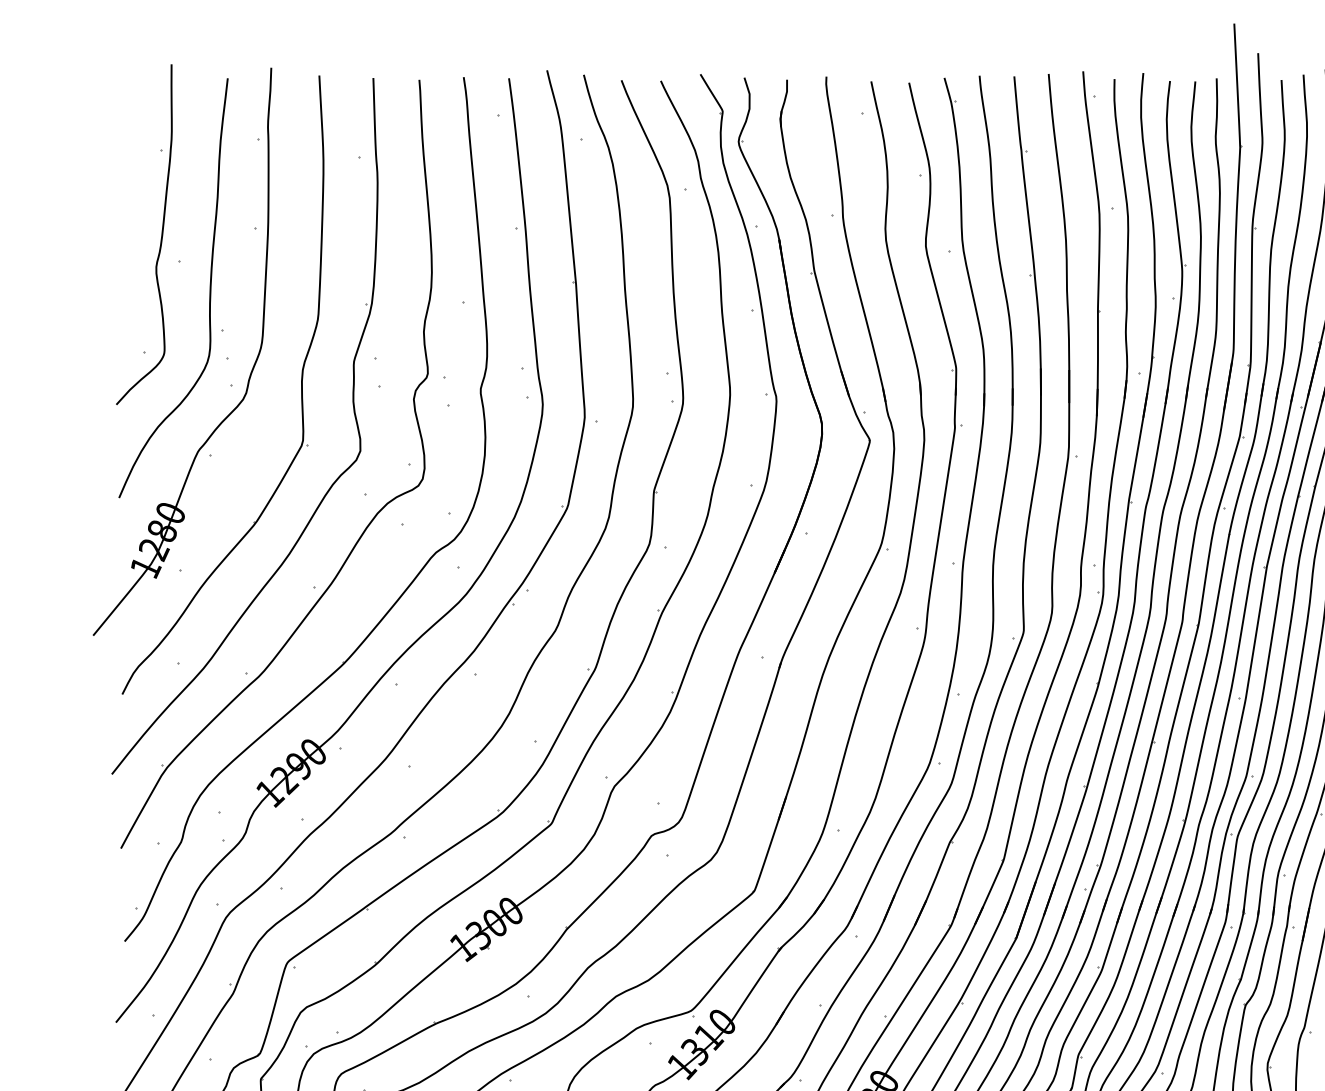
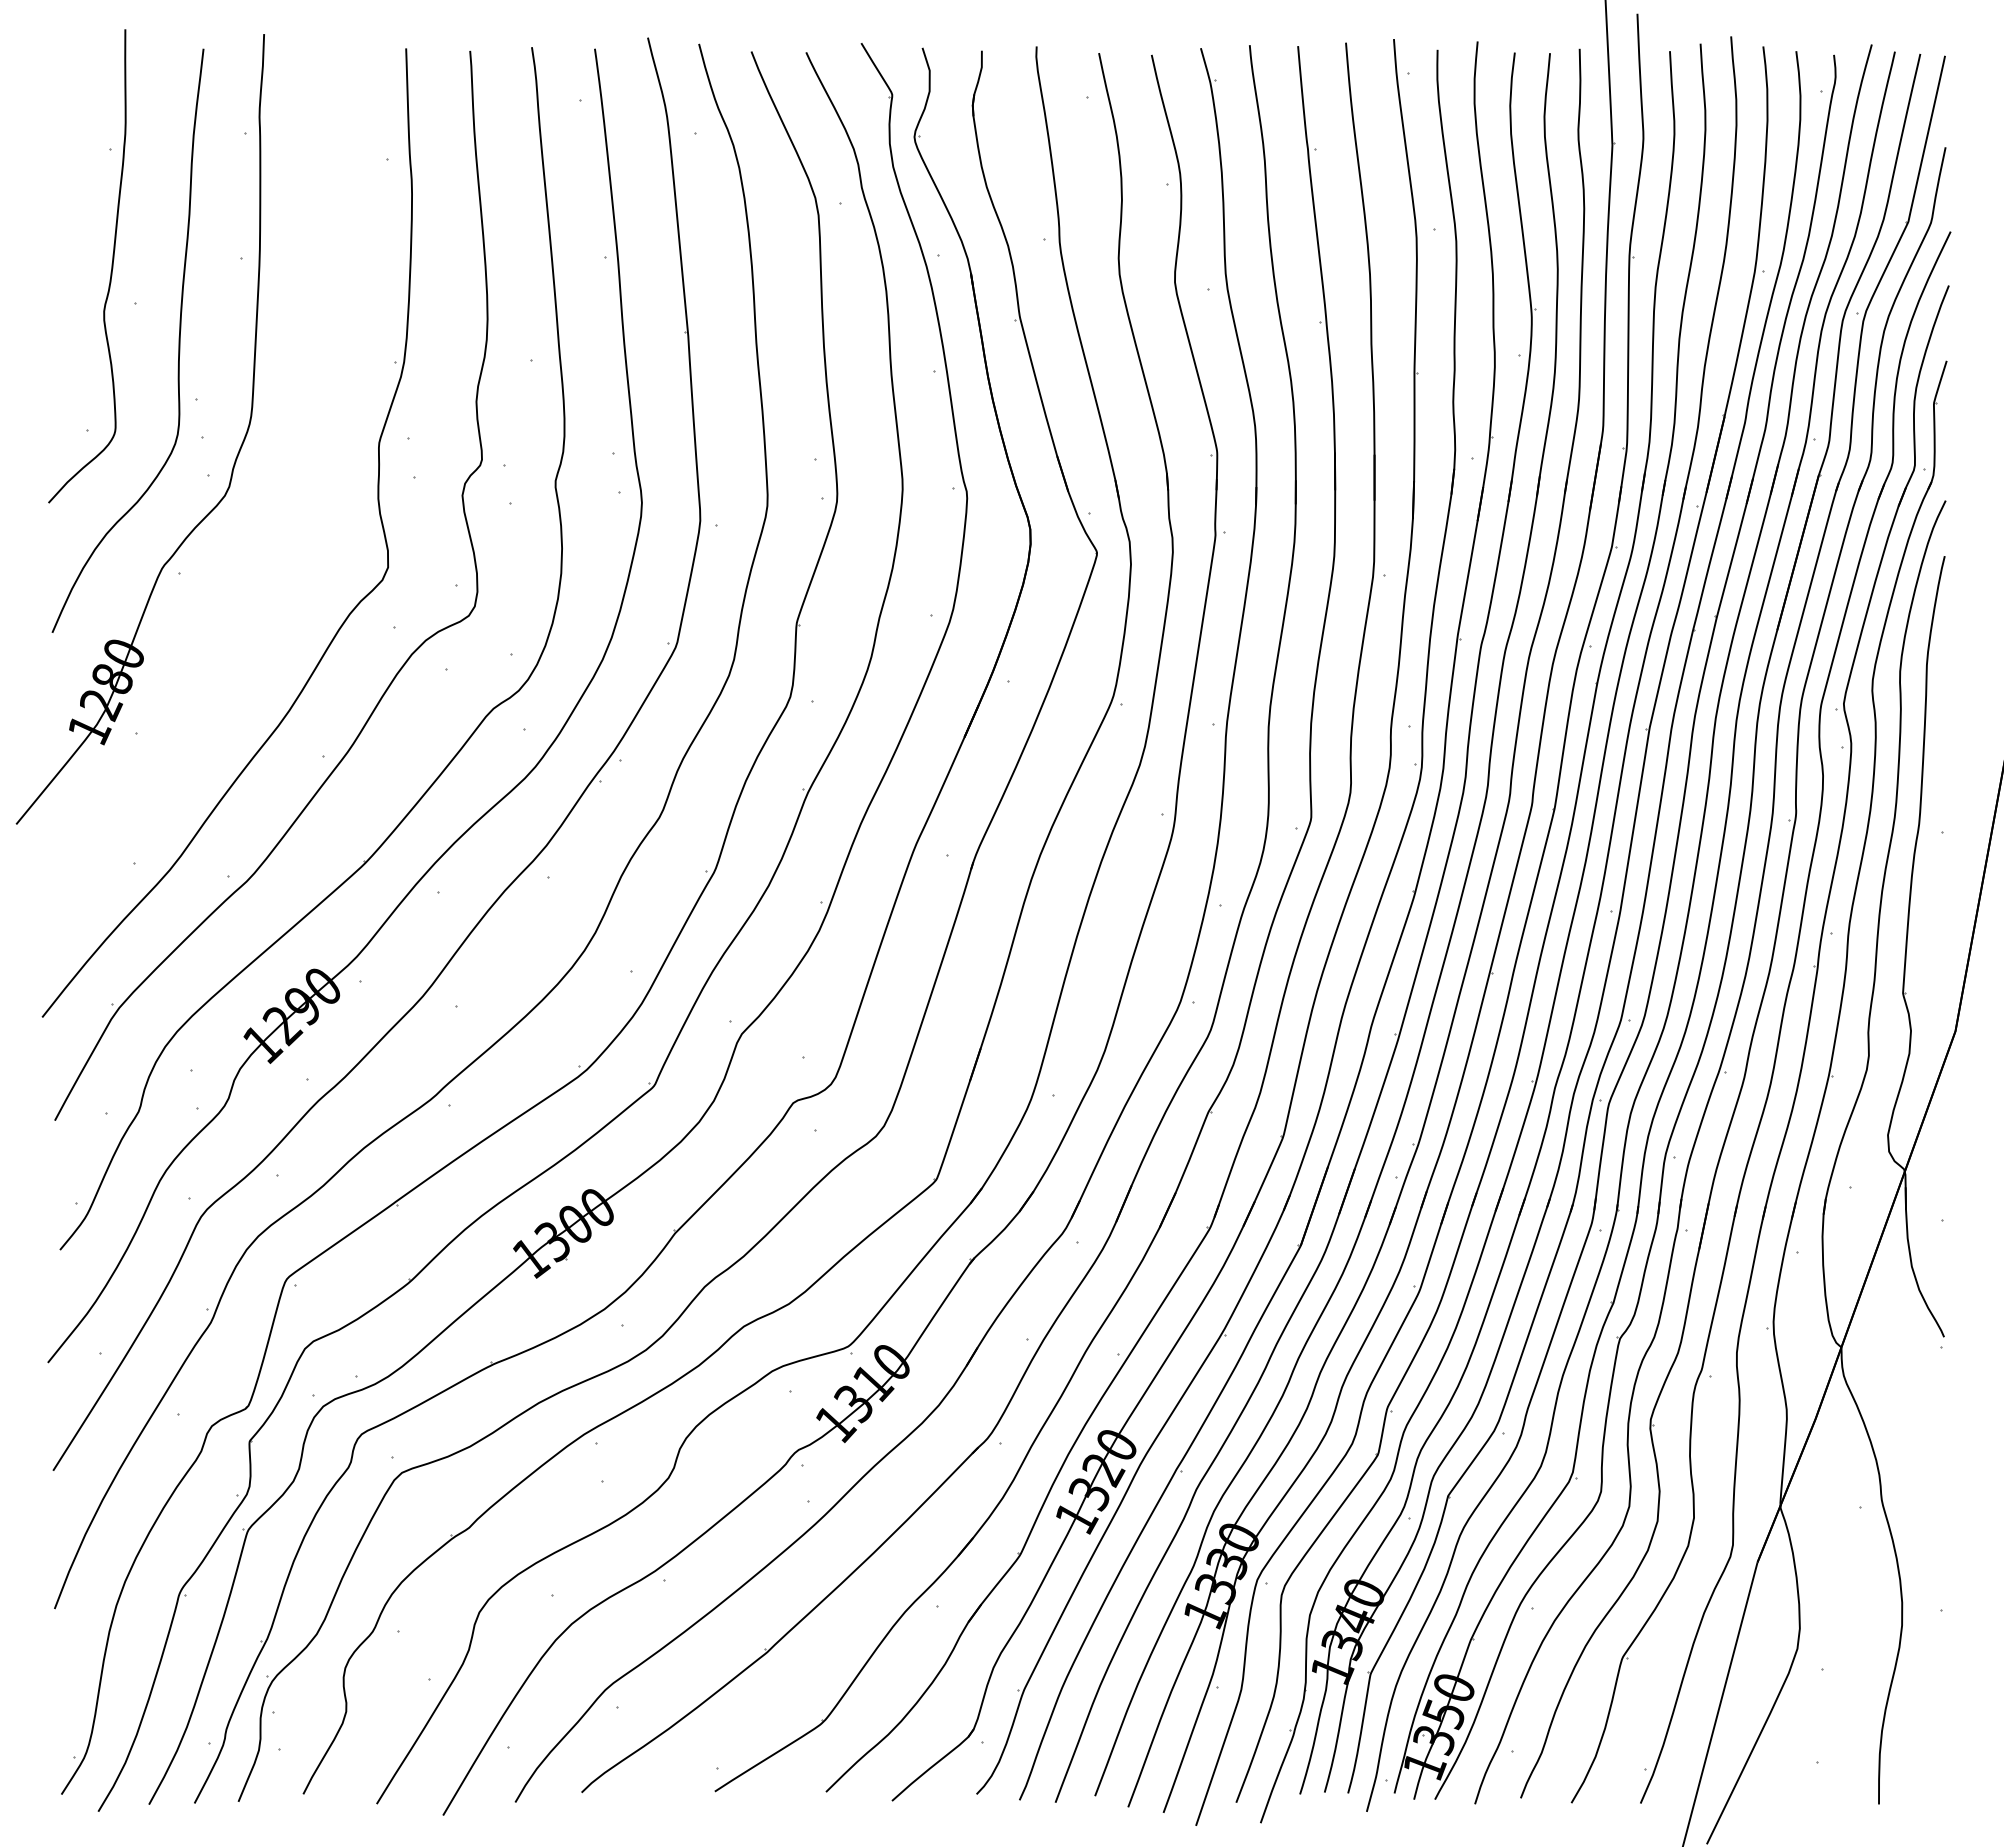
part: (301, 384) -> (305, 475), removed

